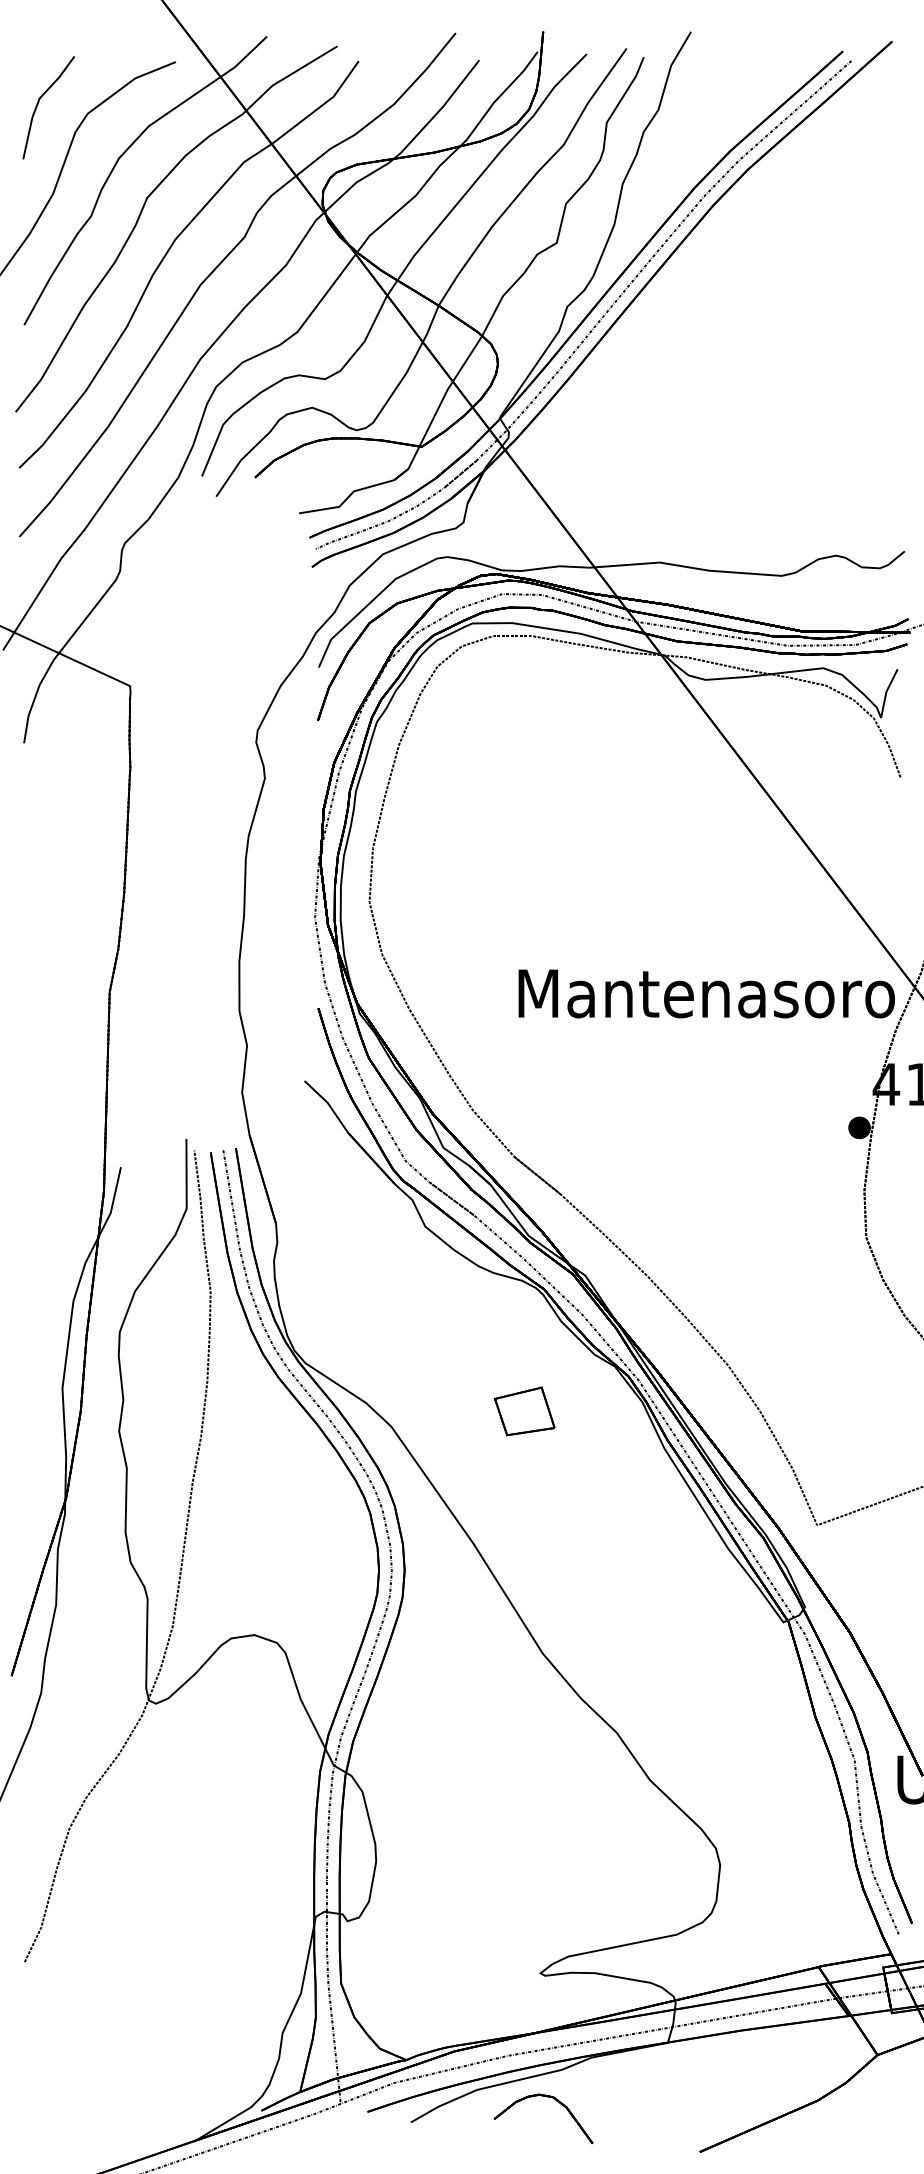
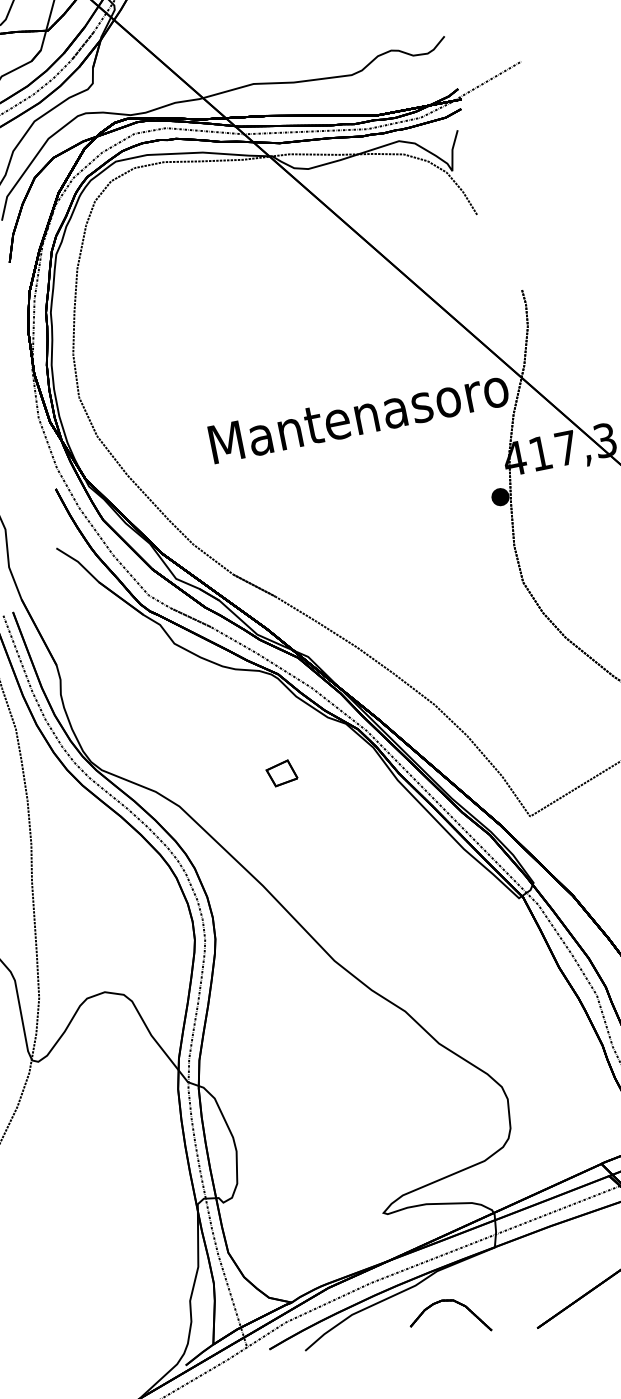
part: (524, 1411) -> (281, 773), size x0.6
part: (546, 2097) -> (448, 1301), moved

